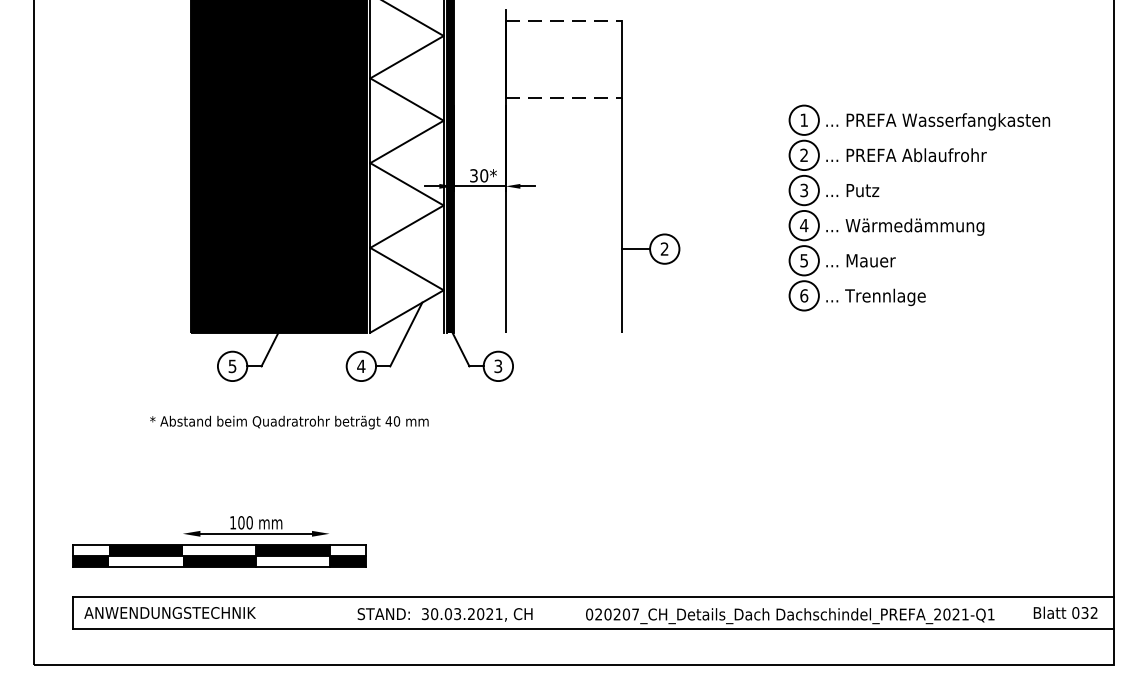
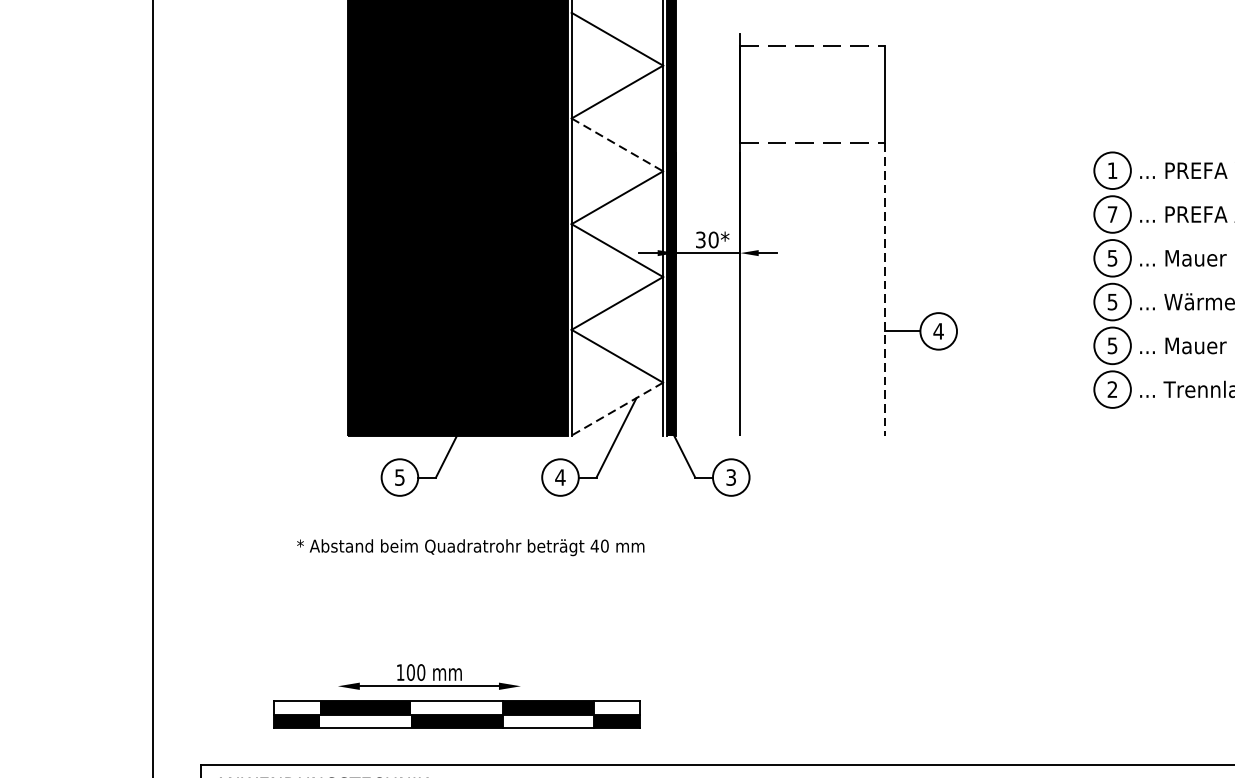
line: (407, 99) -> (617, 144), solid -> dashed
text: (803, 154) -> (1111, 213), 2 -> 7
text: (804, 189) -> (1112, 257), 3 -> 5
text: (871, 190) -> (1196, 258), ... Putz -> ... Mauer
line: (621, 216) -> (884, 290), solid -> dashed
text: (804, 225) -> (1112, 301), 4 -> 5
text: (664, 248) -> (938, 330), 2 -> 4
text: (804, 295) -> (1112, 389), 6 -> 2
line: (406, 311) -> (616, 409), solid -> dashed
part: (219, 555) -> (457, 713), moved

